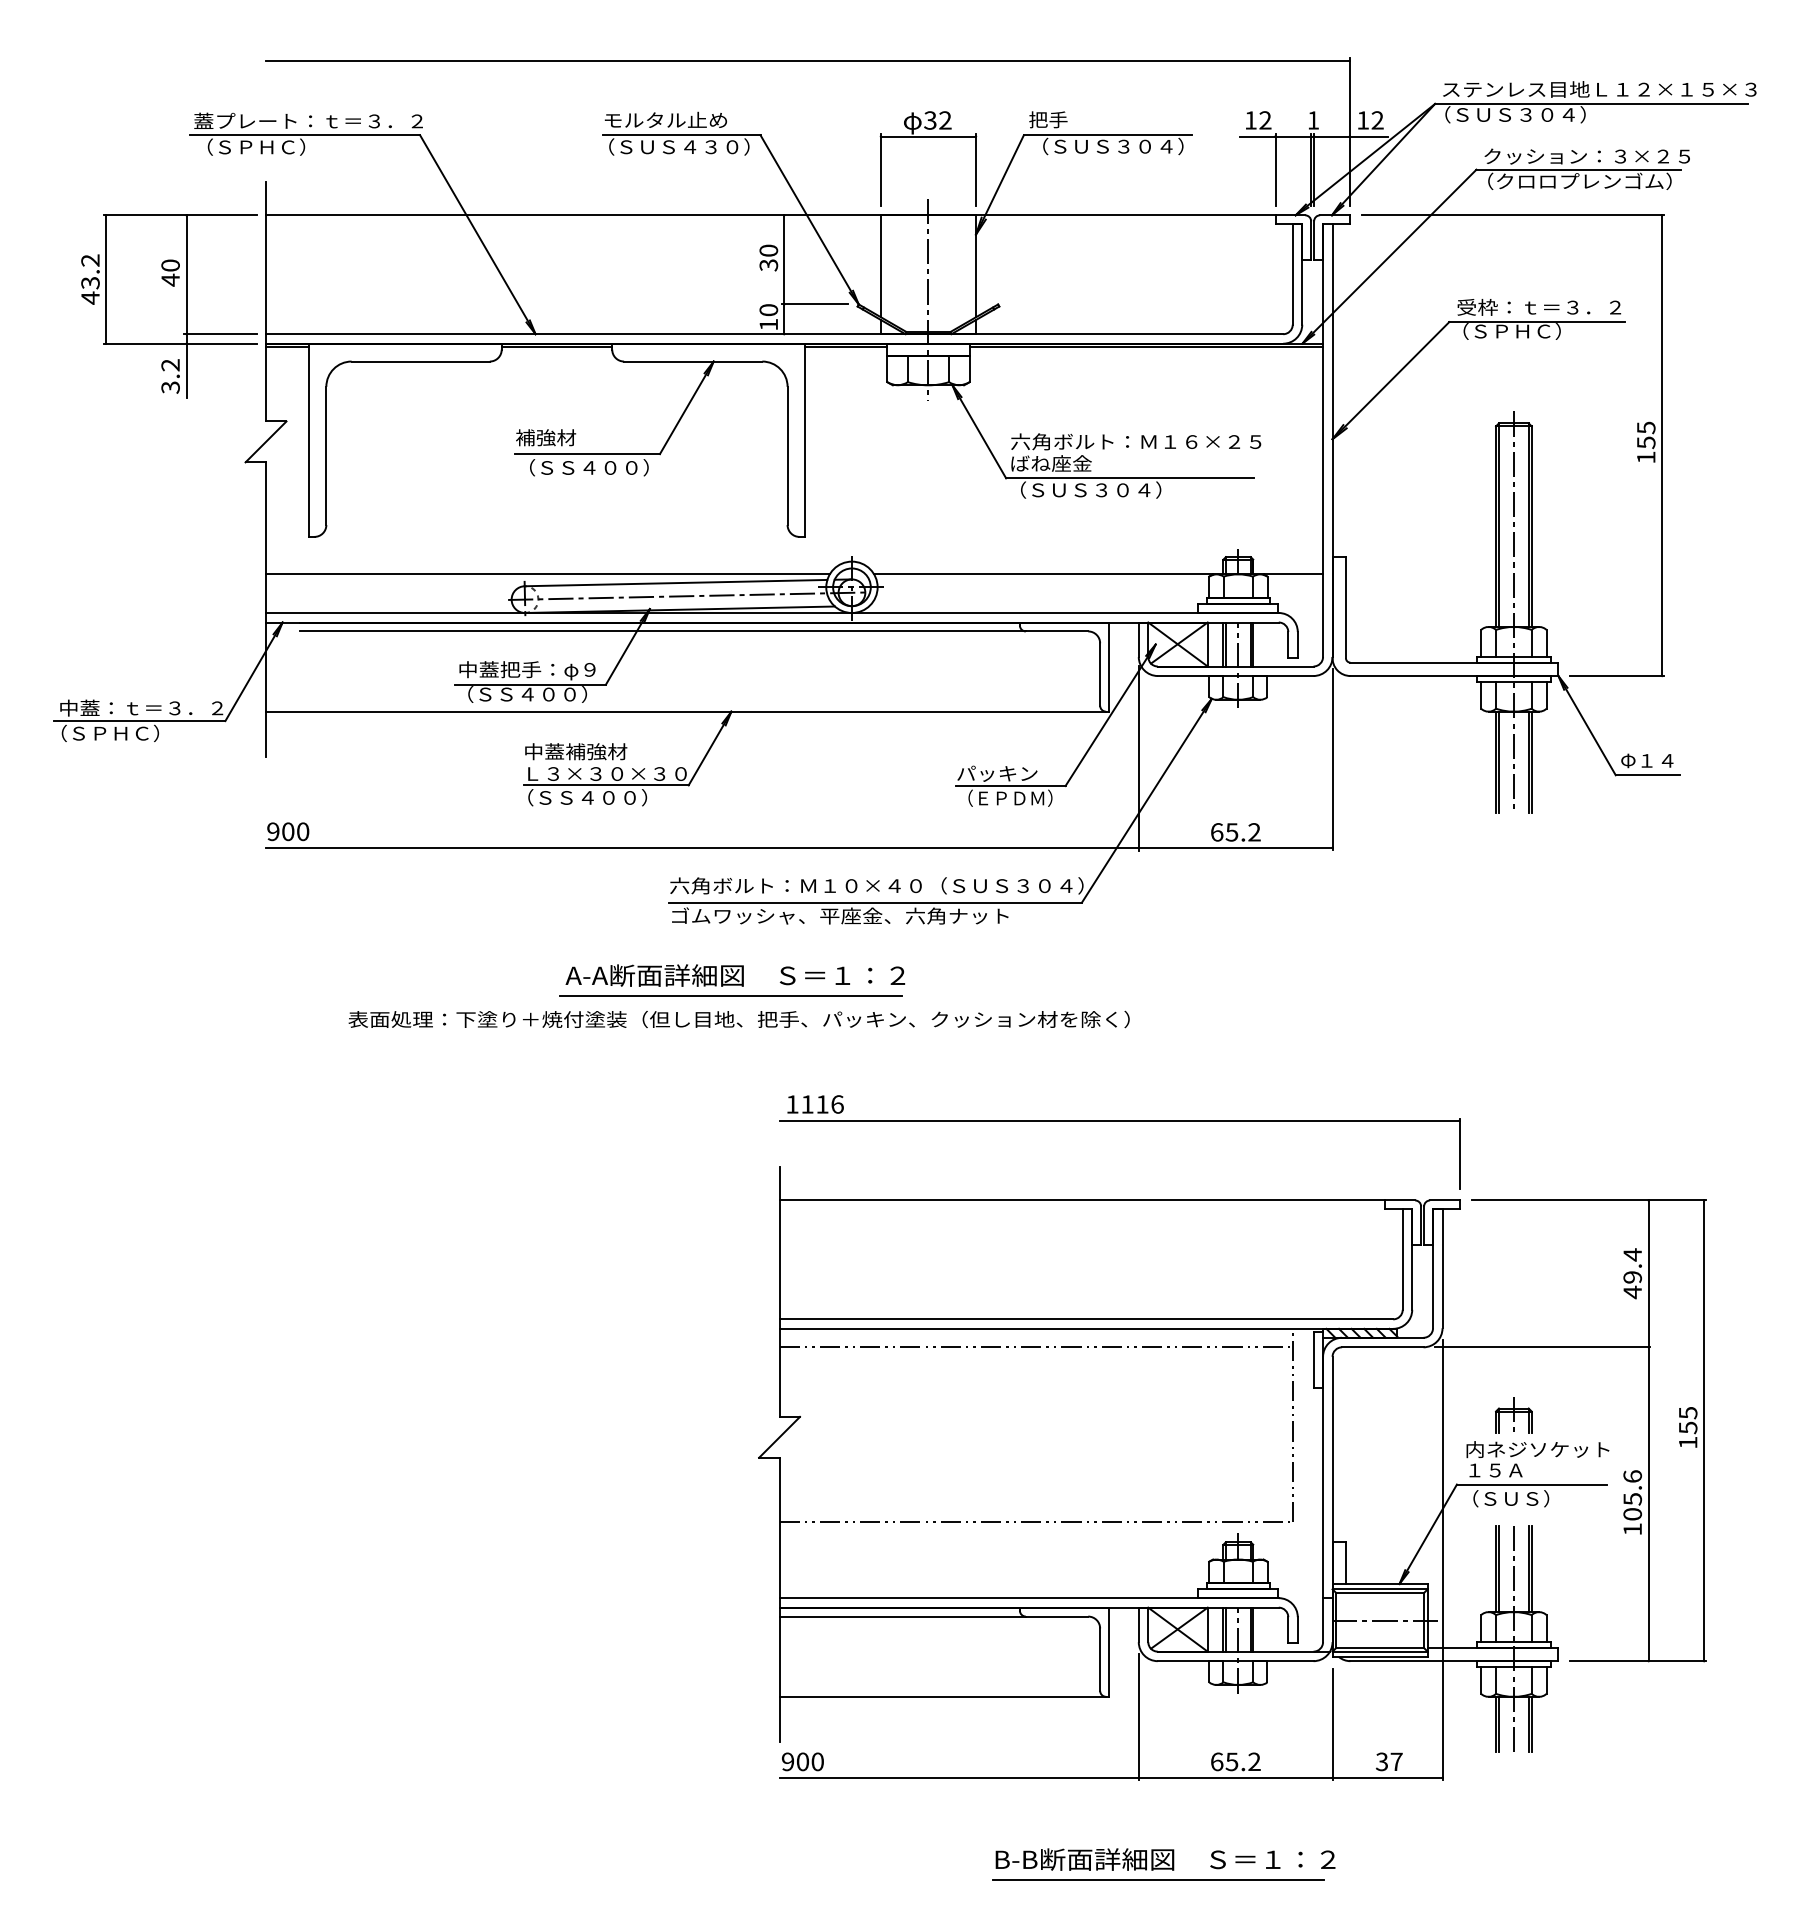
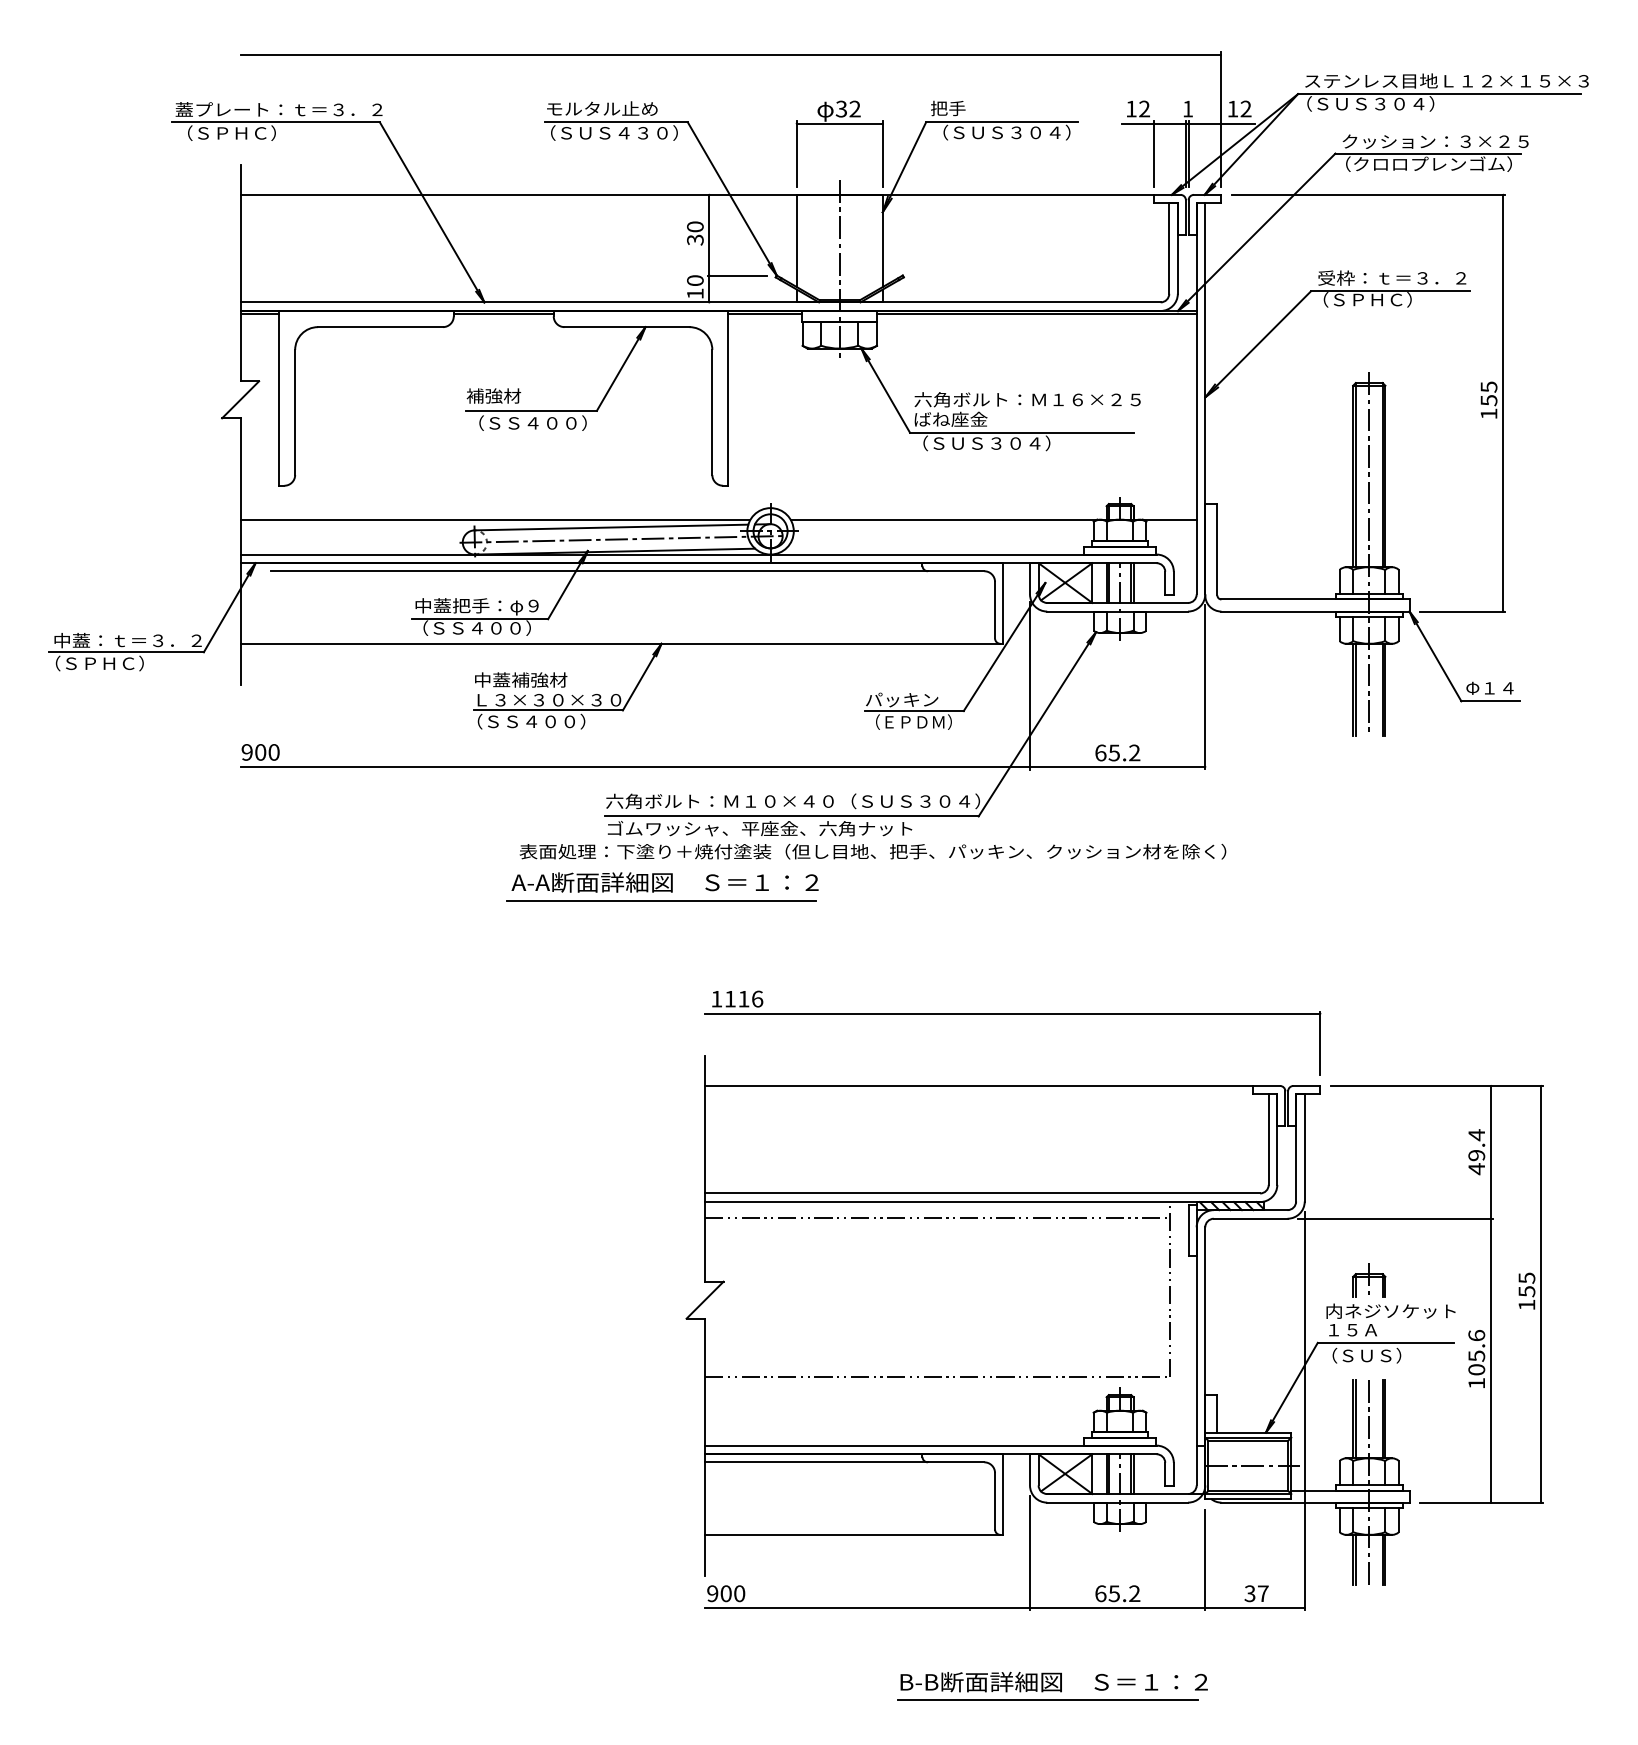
part: (169, 306) -> (153, 277), removed
text: (738, 1019) -> (872, 851), moved

